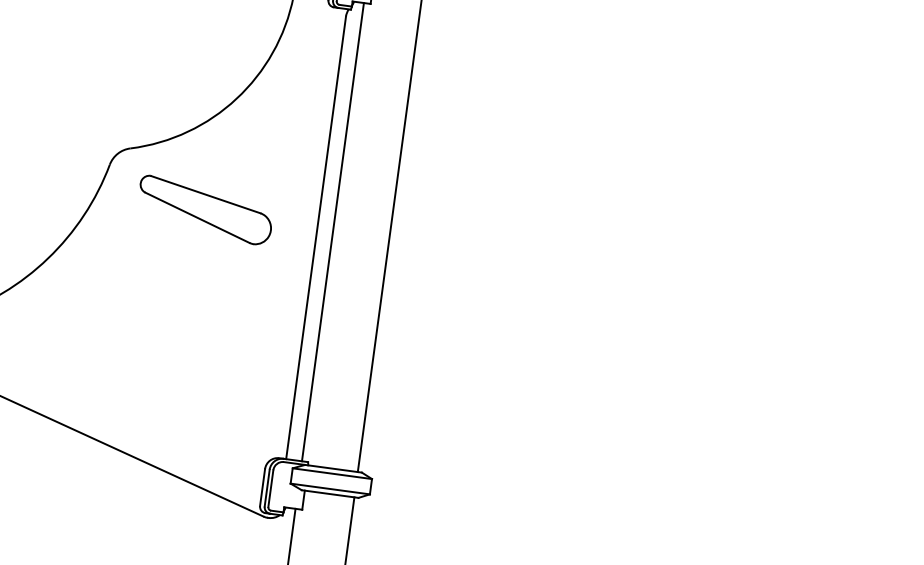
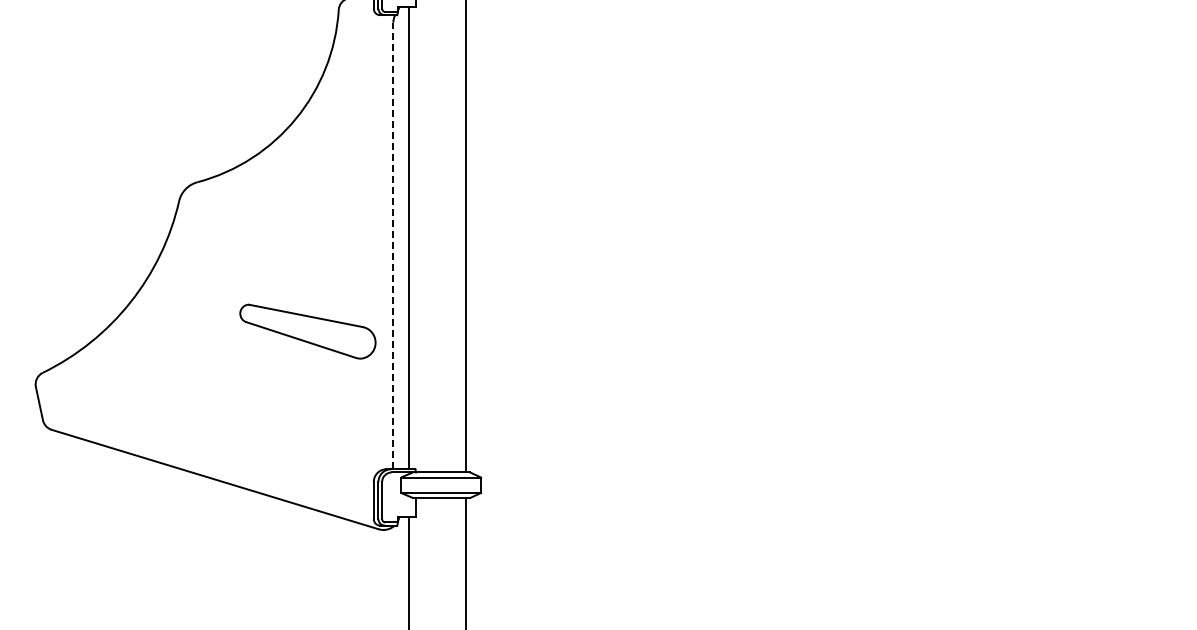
part: (204, 210) -> (307, 331), moved
line: (316, 237) -> (393, 245), solid -> dashed

